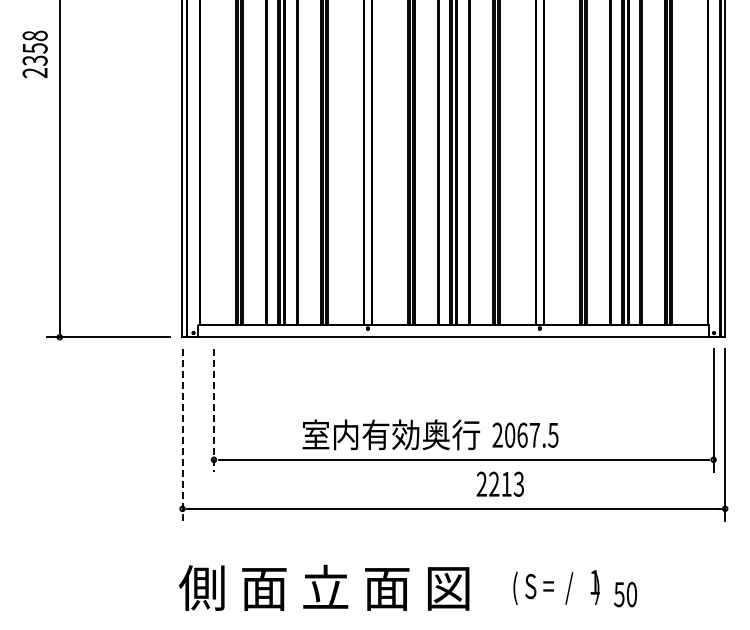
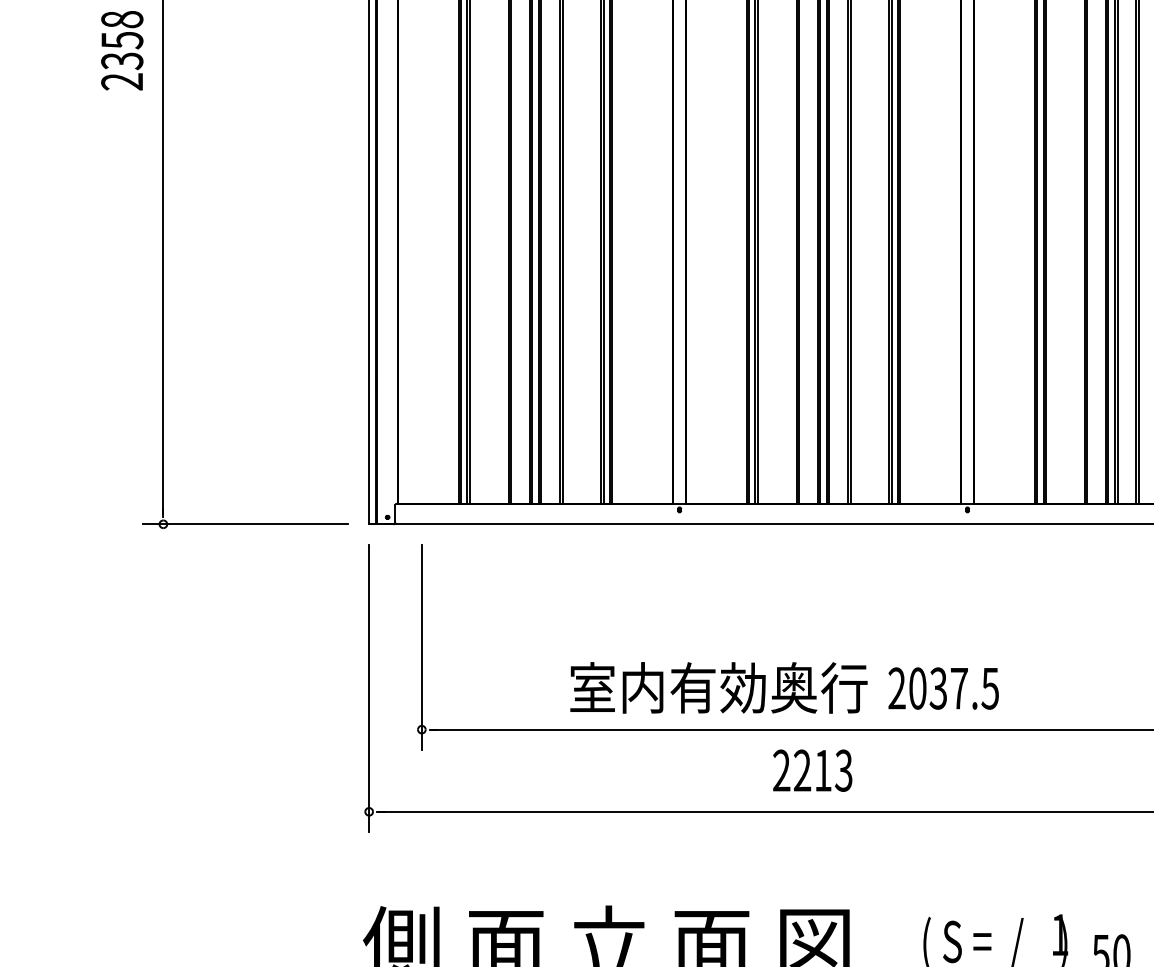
line: (214, 411) -> (422, 648), dashed -> solid
text: (522, 434) -> (938, 687), 2067.5 -> 2037.5
line: (182, 435) -> (369, 688), dashed -> solid
text: (499, 483) -> (811, 769), moved

